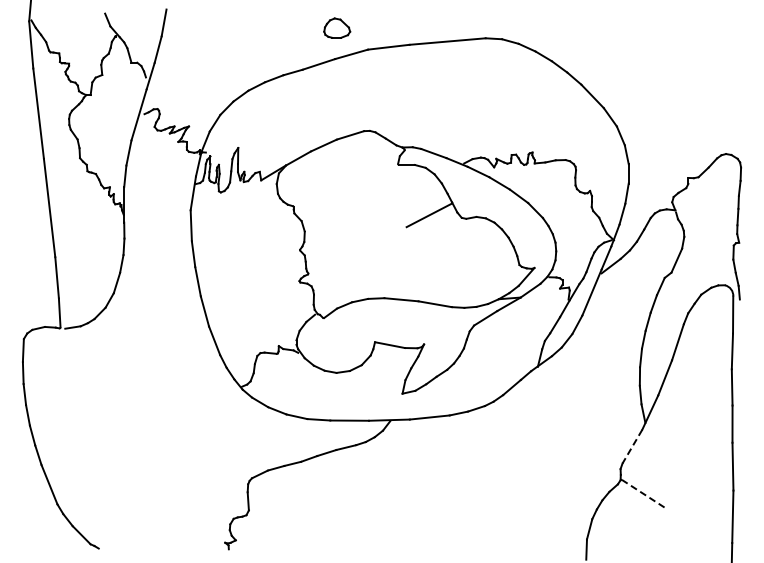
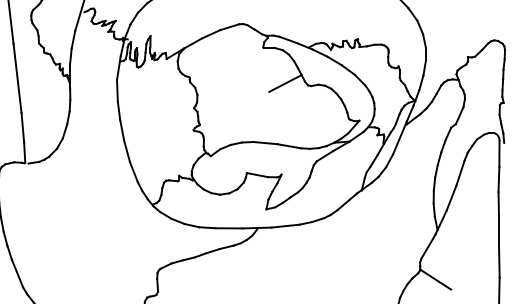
line: (632, 446) -> (428, 246), dashed -> solid
line: (642, 493) -> (435, 279), dashed -> solid

